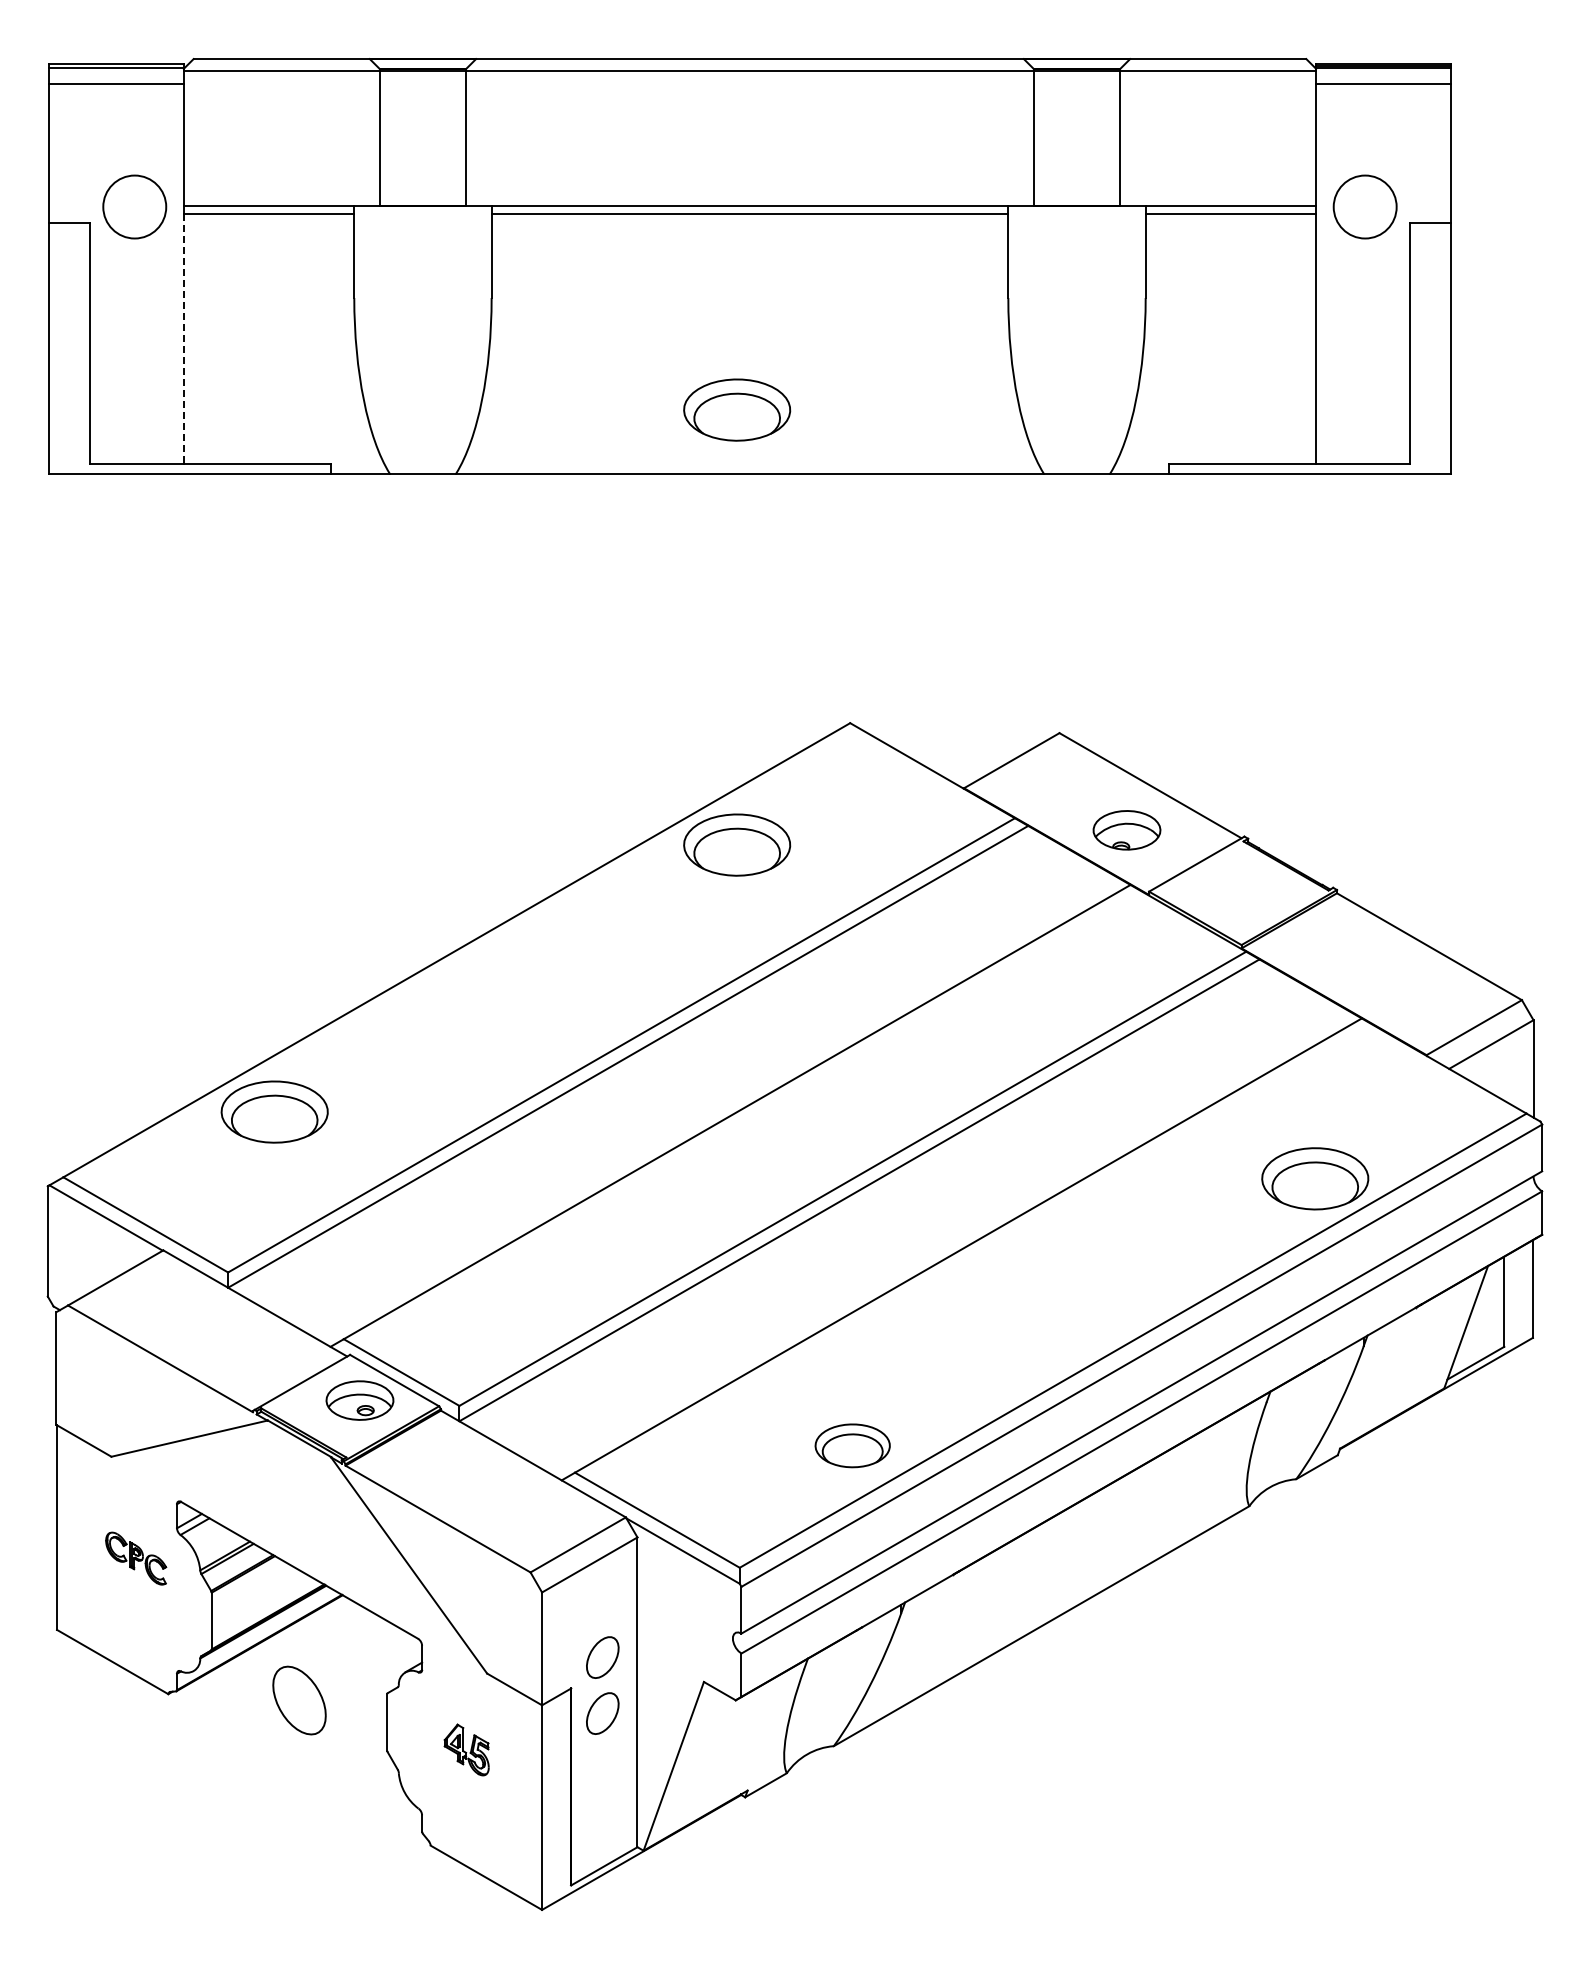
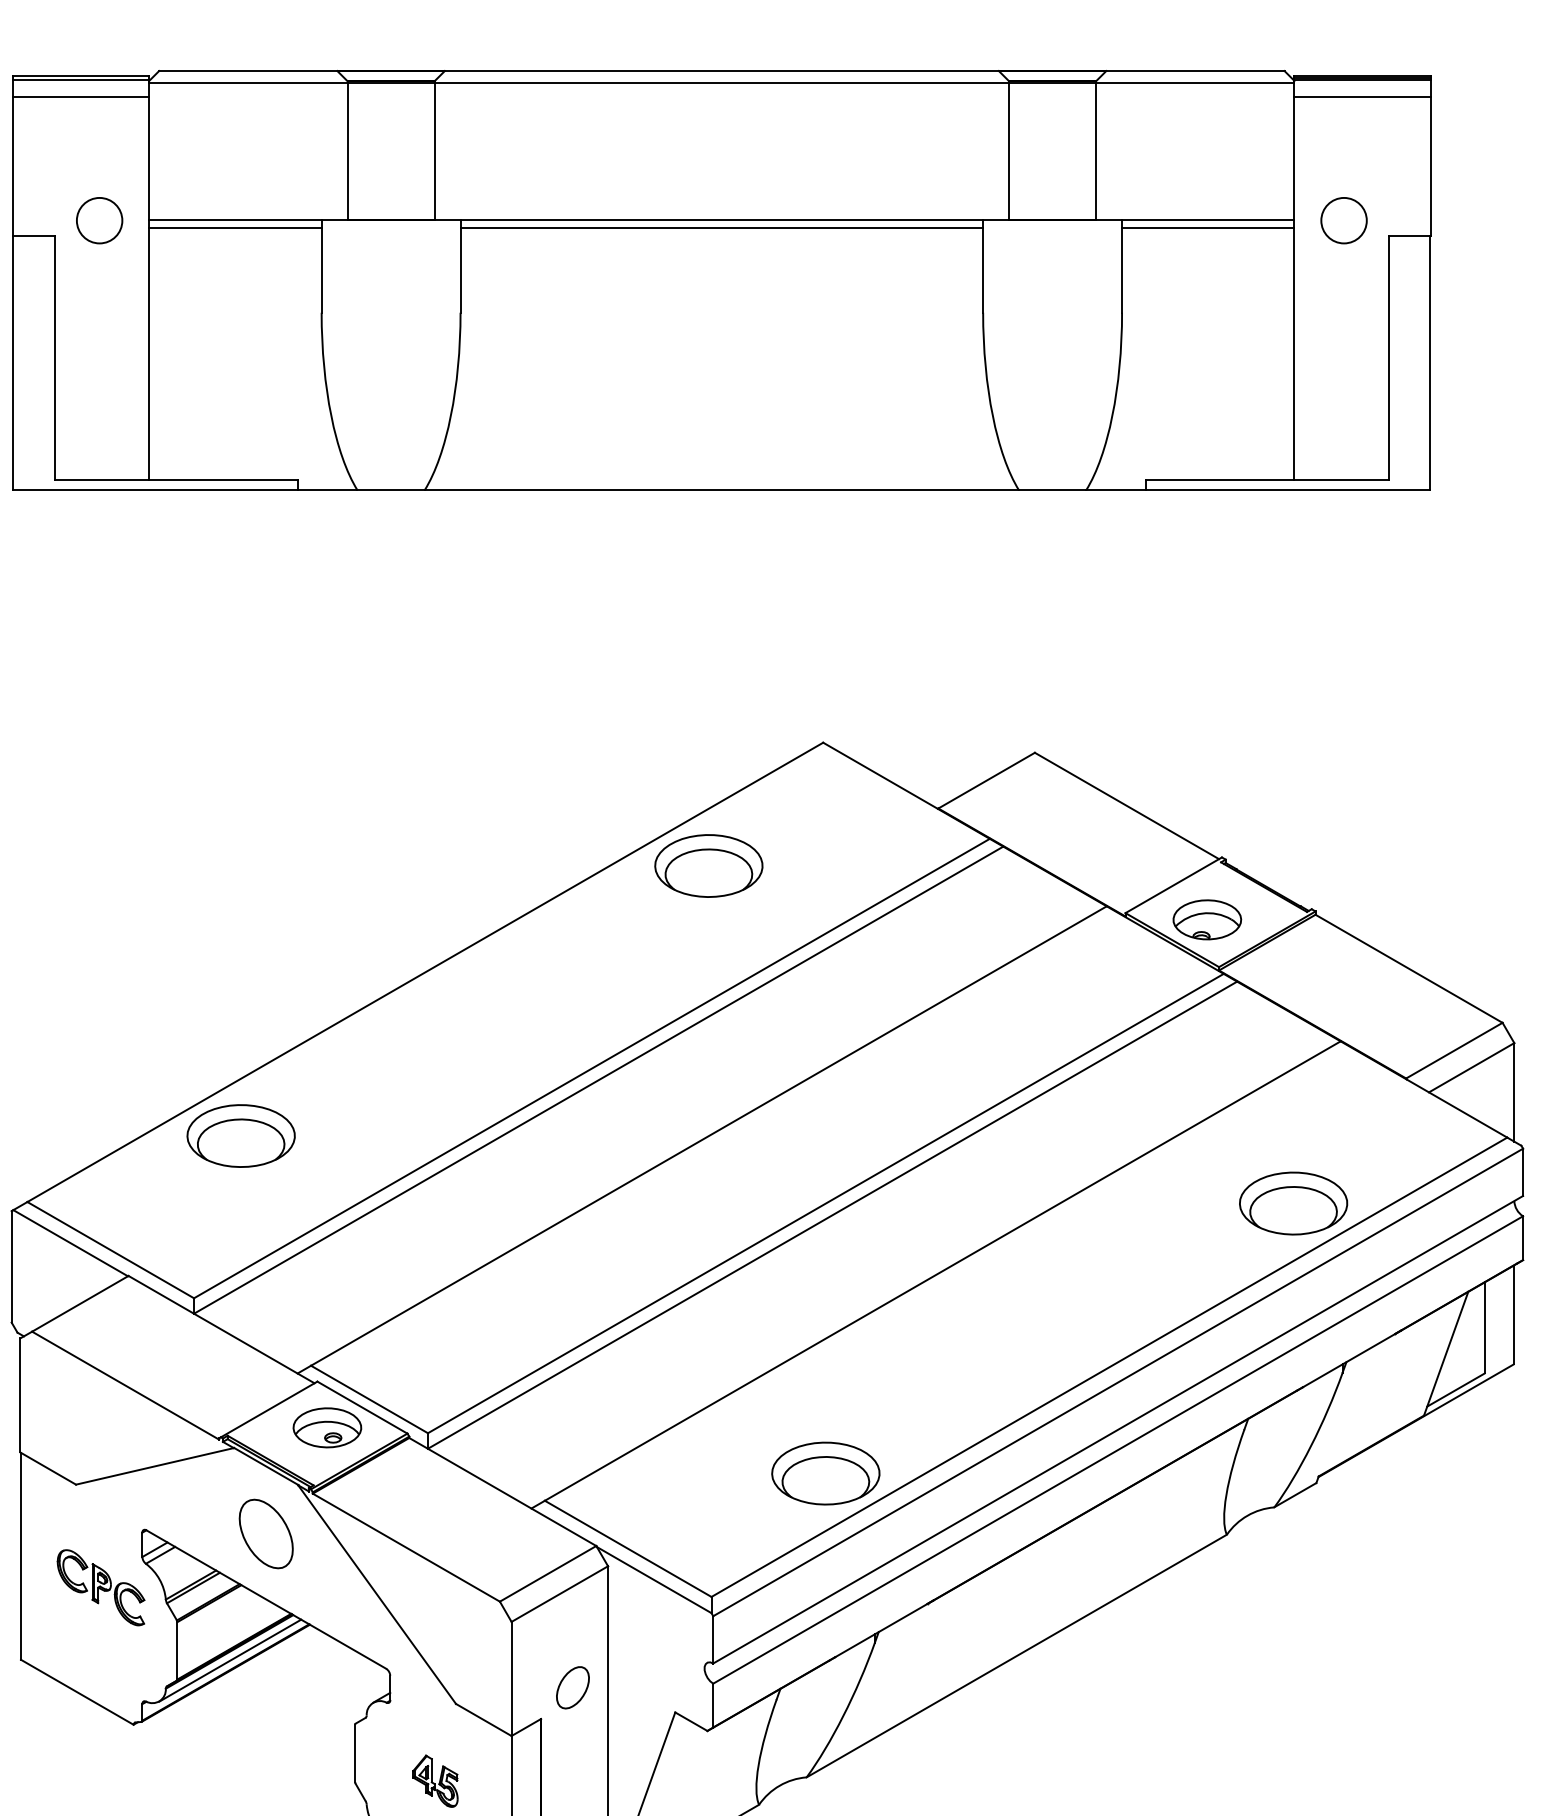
circle: (134, 206) -> (99, 220), size x0.71
circle: (1364, 206) -> (1343, 220), size x0.71
line: (183, 339) -> (148, 354), dashed -> solid
part: (737, 409) -> (709, 425), removed
part: (1126, 830) -> (1206, 920), moved
part: (852, 1445) -> (825, 1473), size x1.43
part: (135, 1558) -> (100, 1587), size x1.43
line: (263, 1630) -> (229, 1660), added
part: (299, 1700) -> (266, 1533), moved
part: (602, 1713) -> (572, 1744), removed

